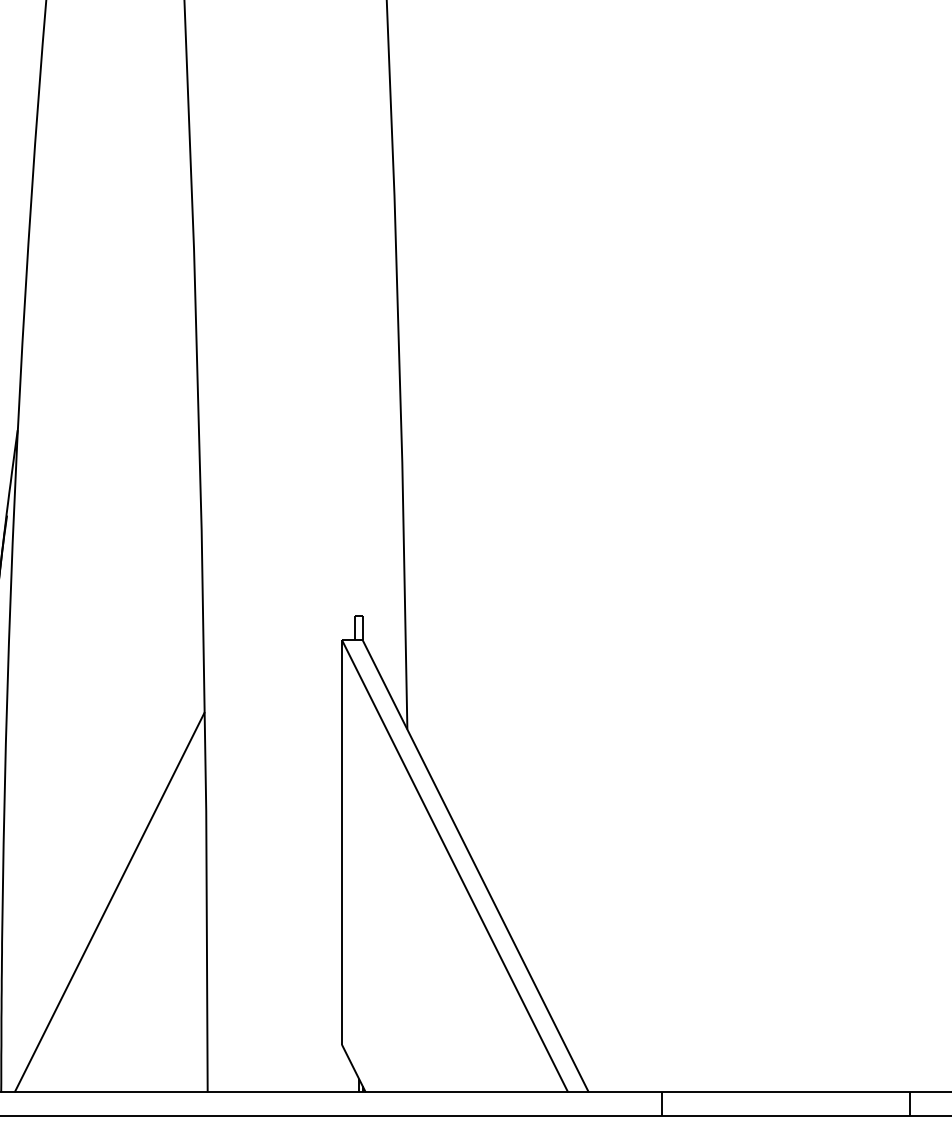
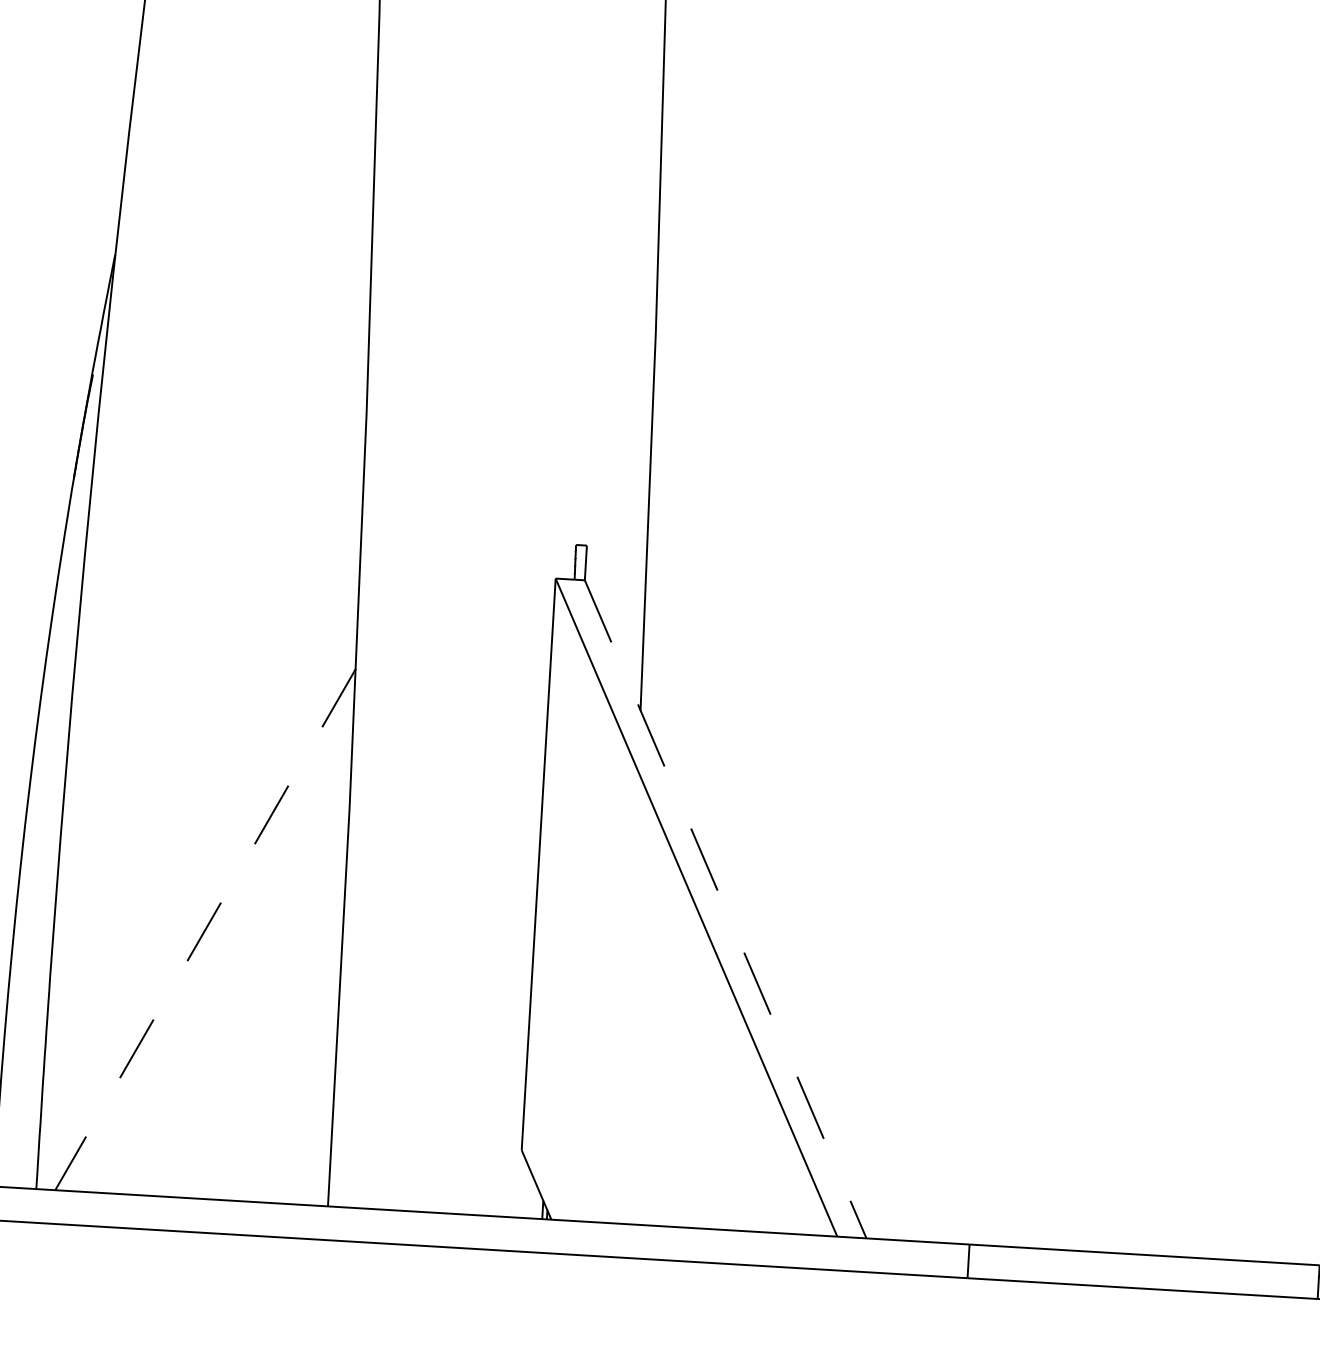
line: (475, 866) -> (725, 909), solid -> dashed
line: (109, 902) -> (205, 929), solid -> dashed

